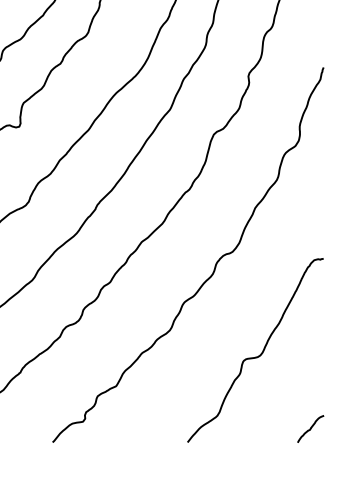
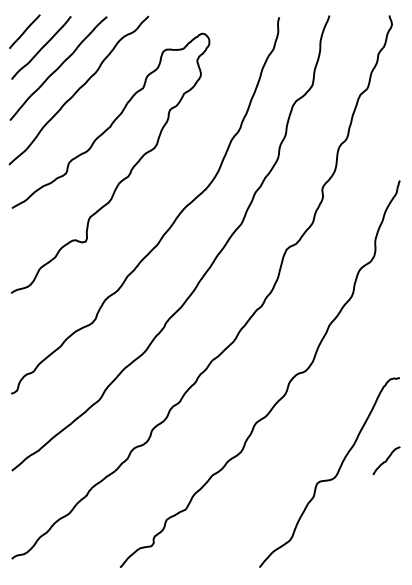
curve: (310, 428) -> (386, 460), moved

